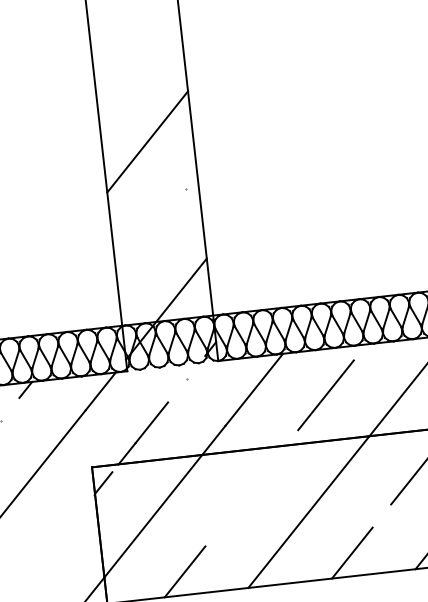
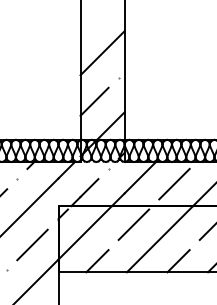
line: (142, 243) -> (94, 101), added
line: (250, 487) -> (133, 224), added
line: (47, 552) -> (32, 244), added

